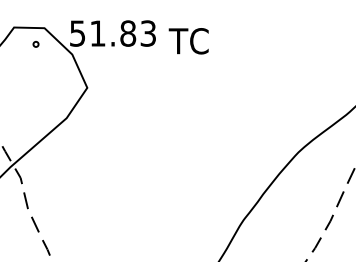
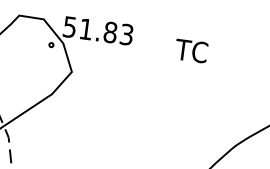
text: (188, 41) -> (191, 51), moved
part: (35, 44) -> (50, 45), moved

